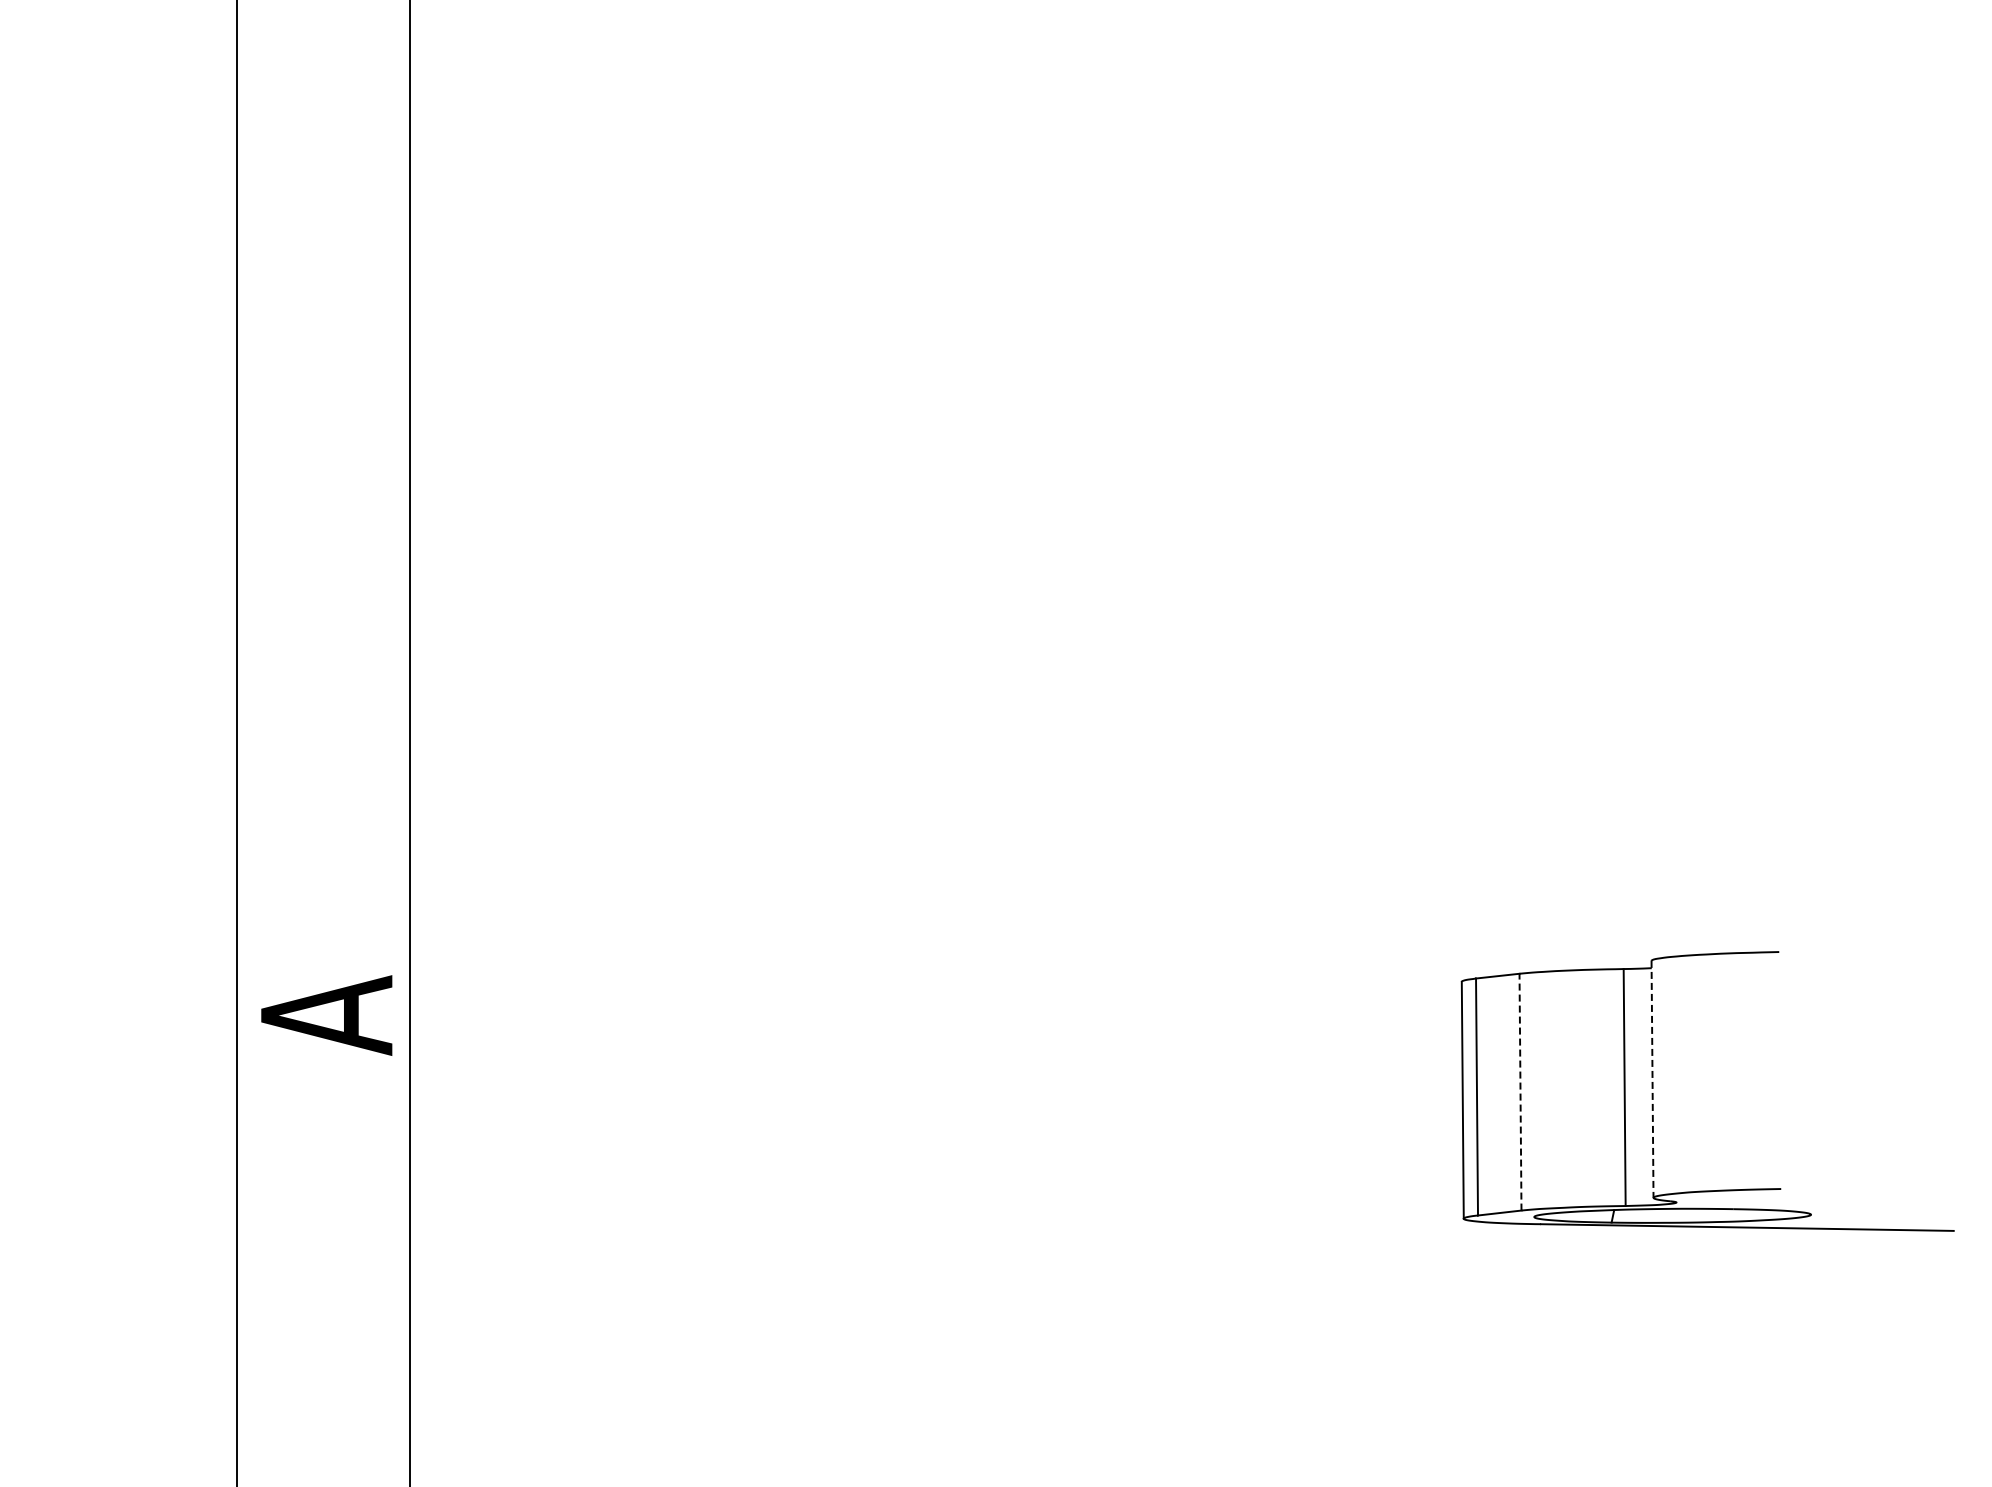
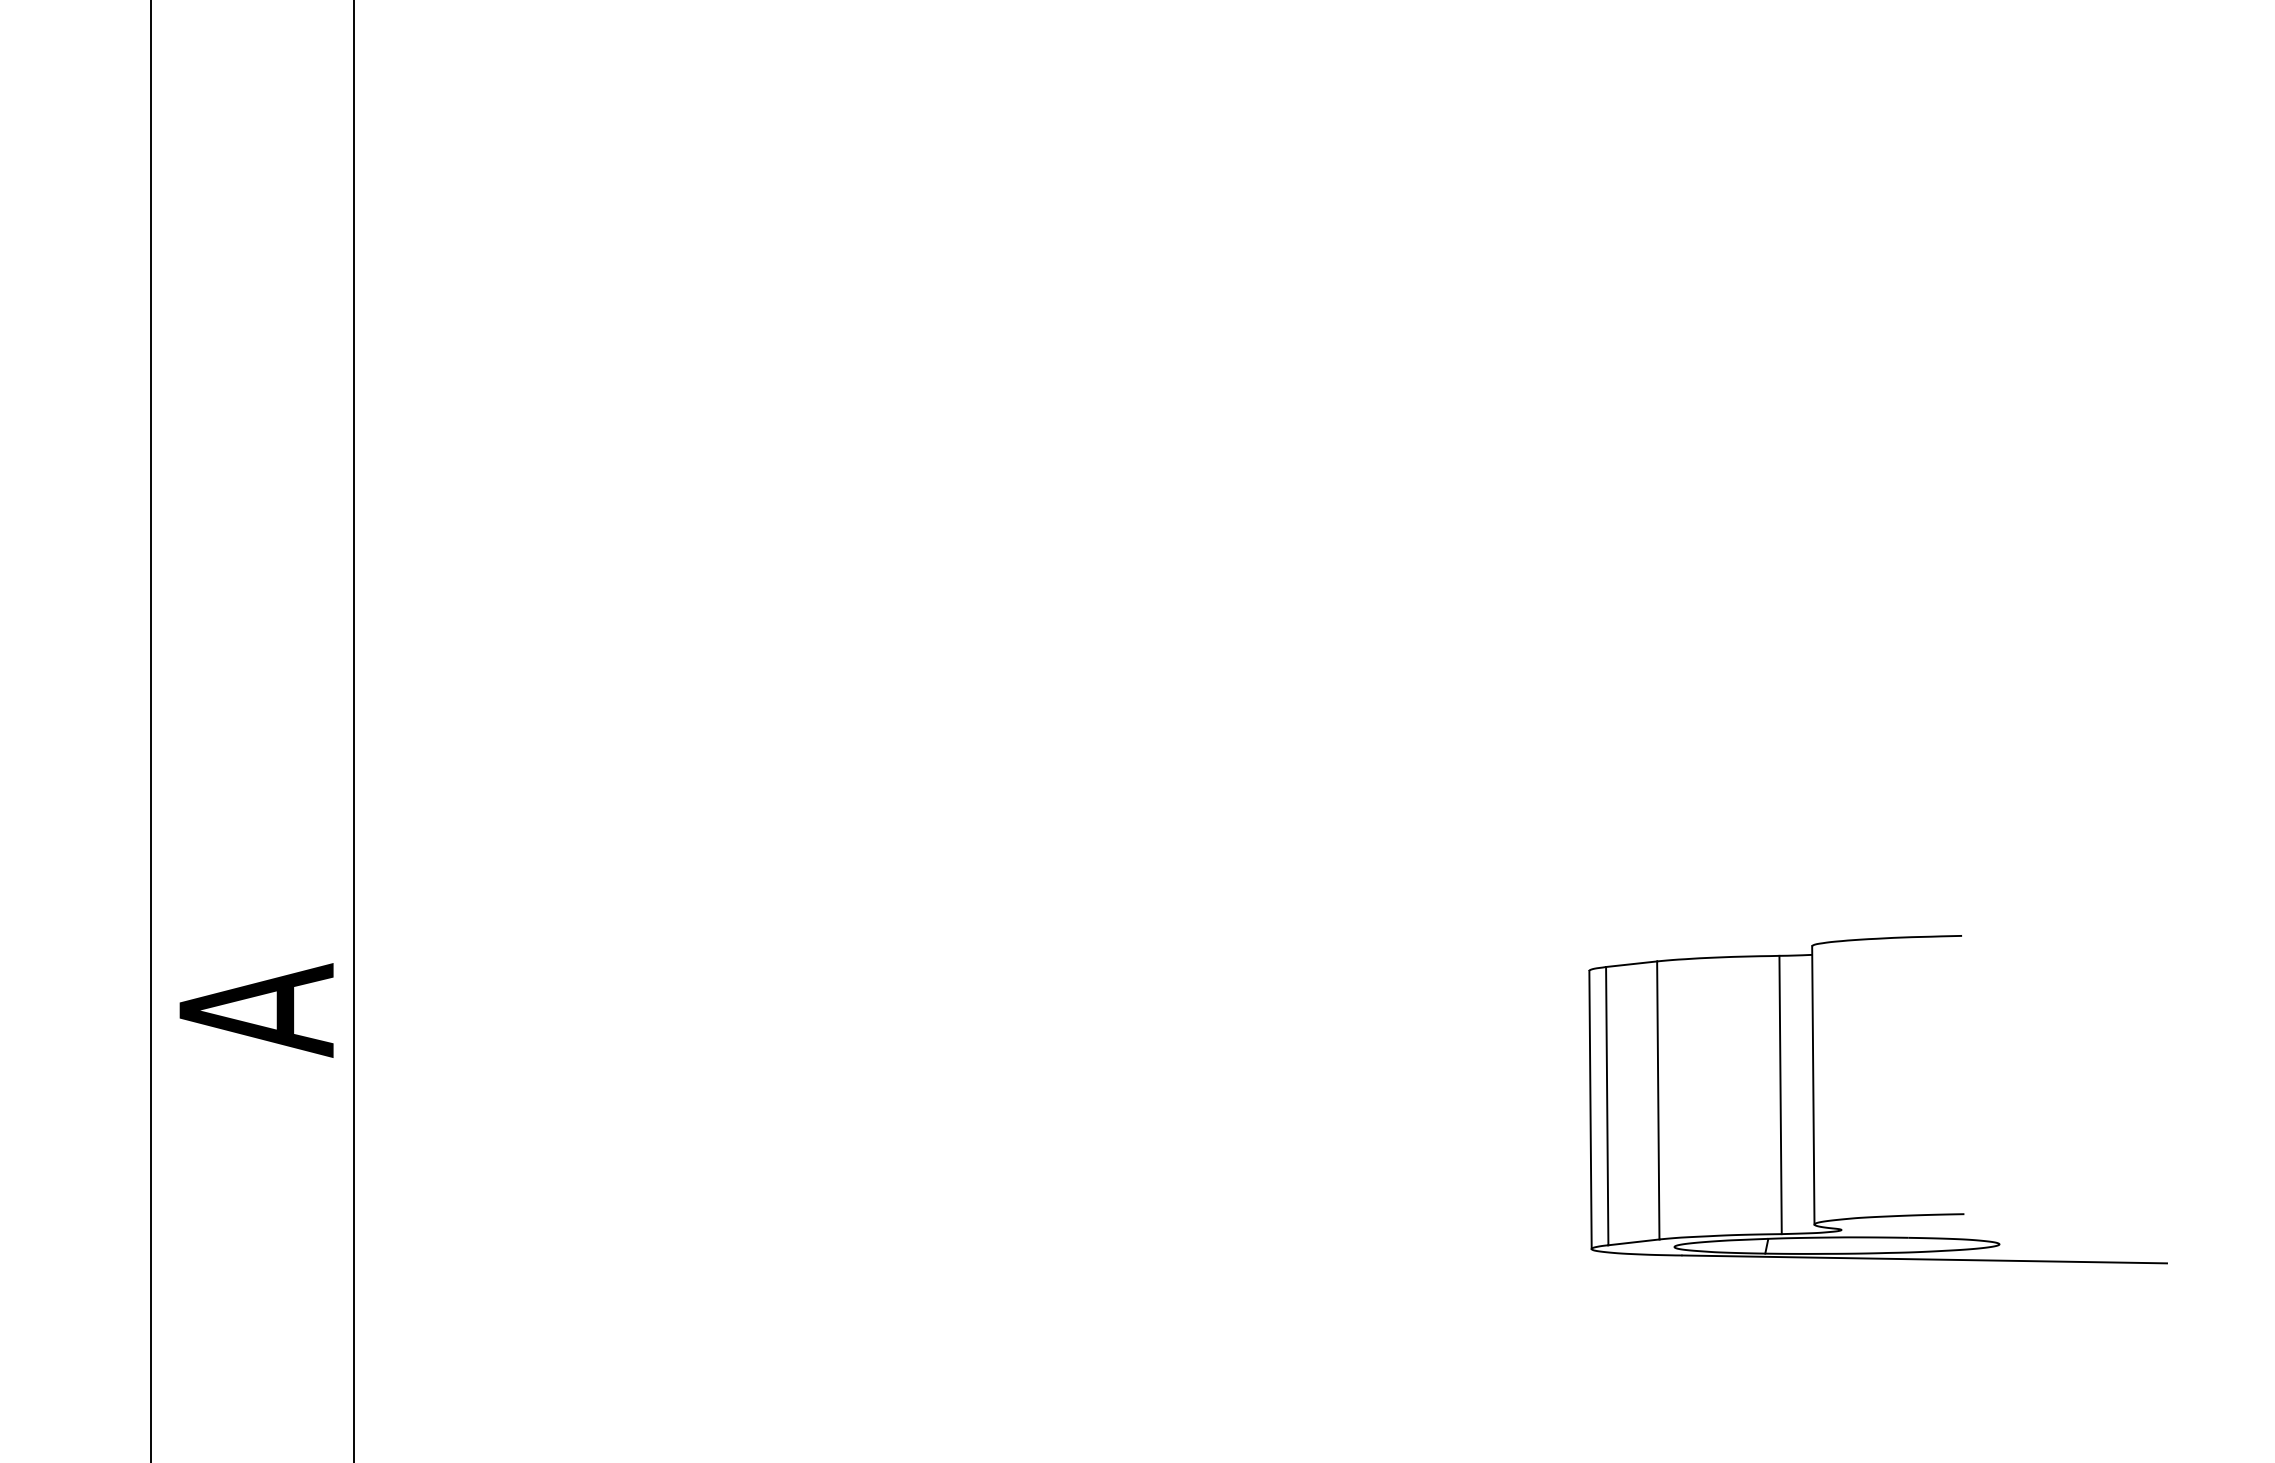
line: (1652, 1079) -> (1813, 1085), dashed -> solid
line: (1520, 1091) -> (1658, 1099), dashed -> solid

